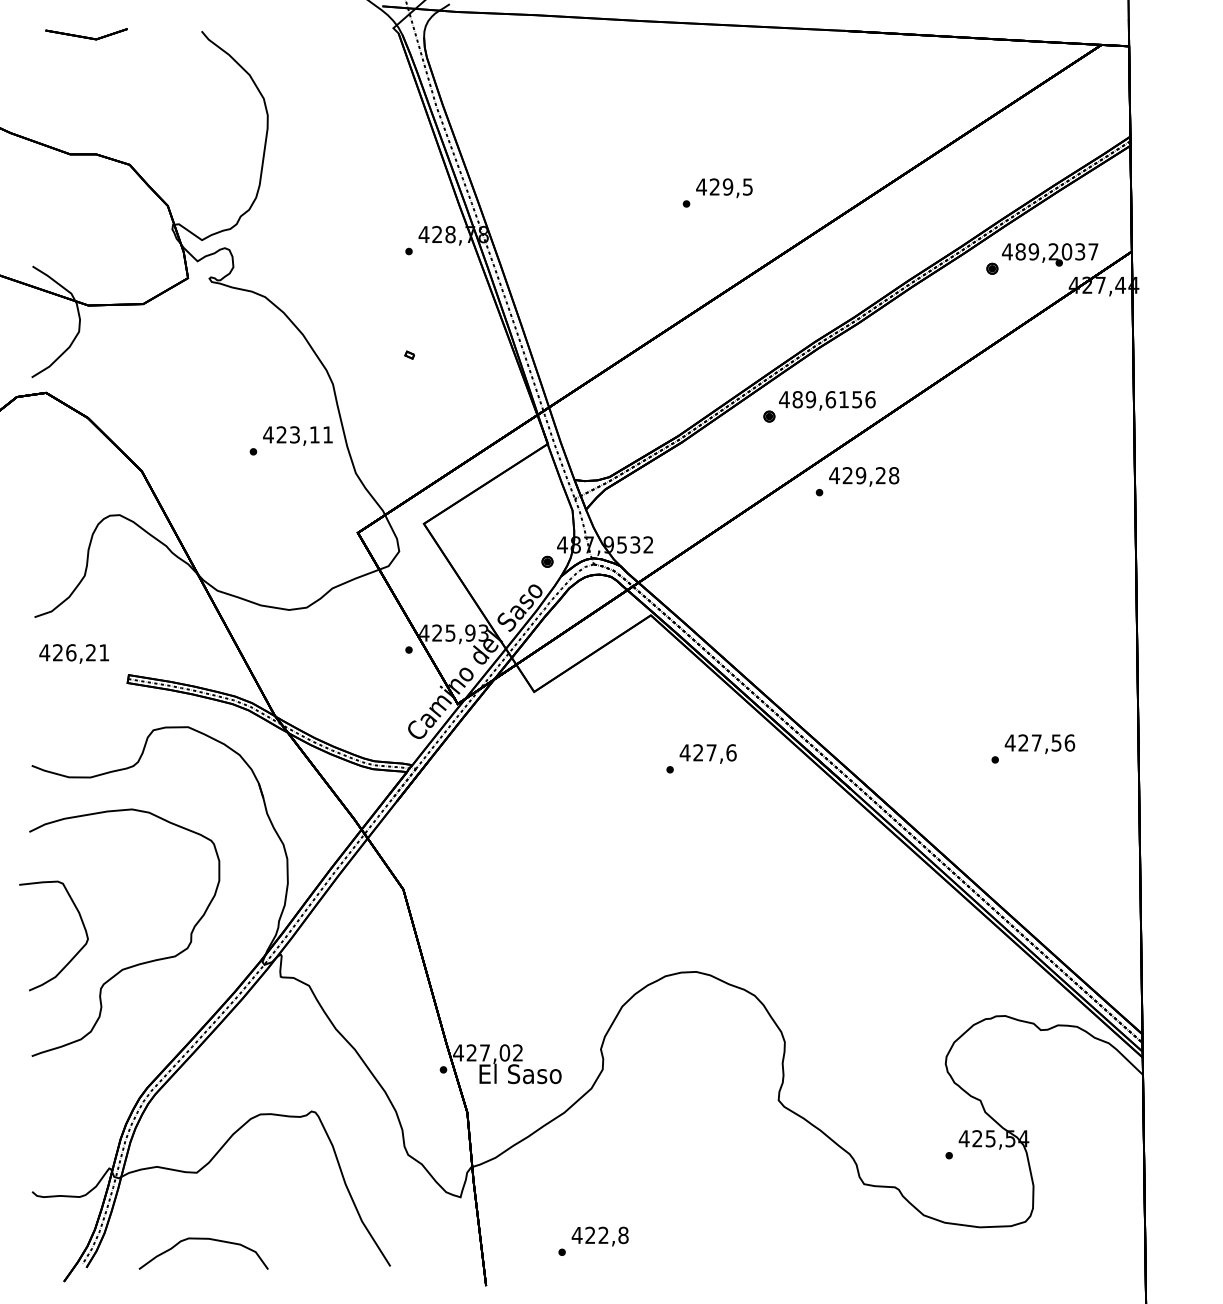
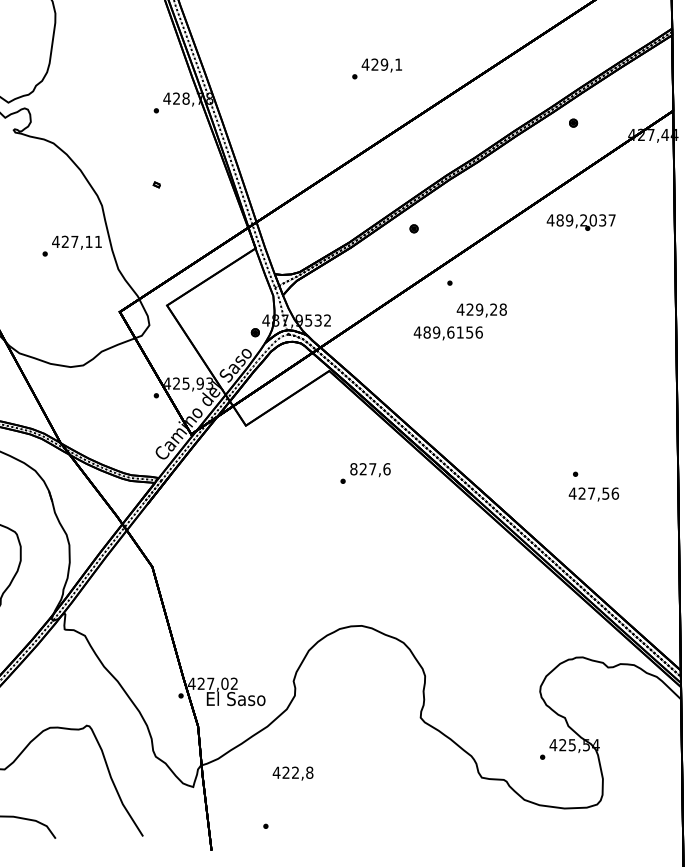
text: (747, 186) -> (398, 64), 429,5 -> 429,1
text: (1050, 254) -> (581, 222), moved
text: (827, 400) -> (448, 333), moved
text: (294, 434) -> (74, 241), 423,11 -> 427,11
text: (864, 476) -> (482, 310), moved
text: (1039, 743) -> (593, 494), moved
text: (684, 752) -> (353, 468), 427,6 -> 827,6
text: (599, 1236) -> (292, 773), moved

